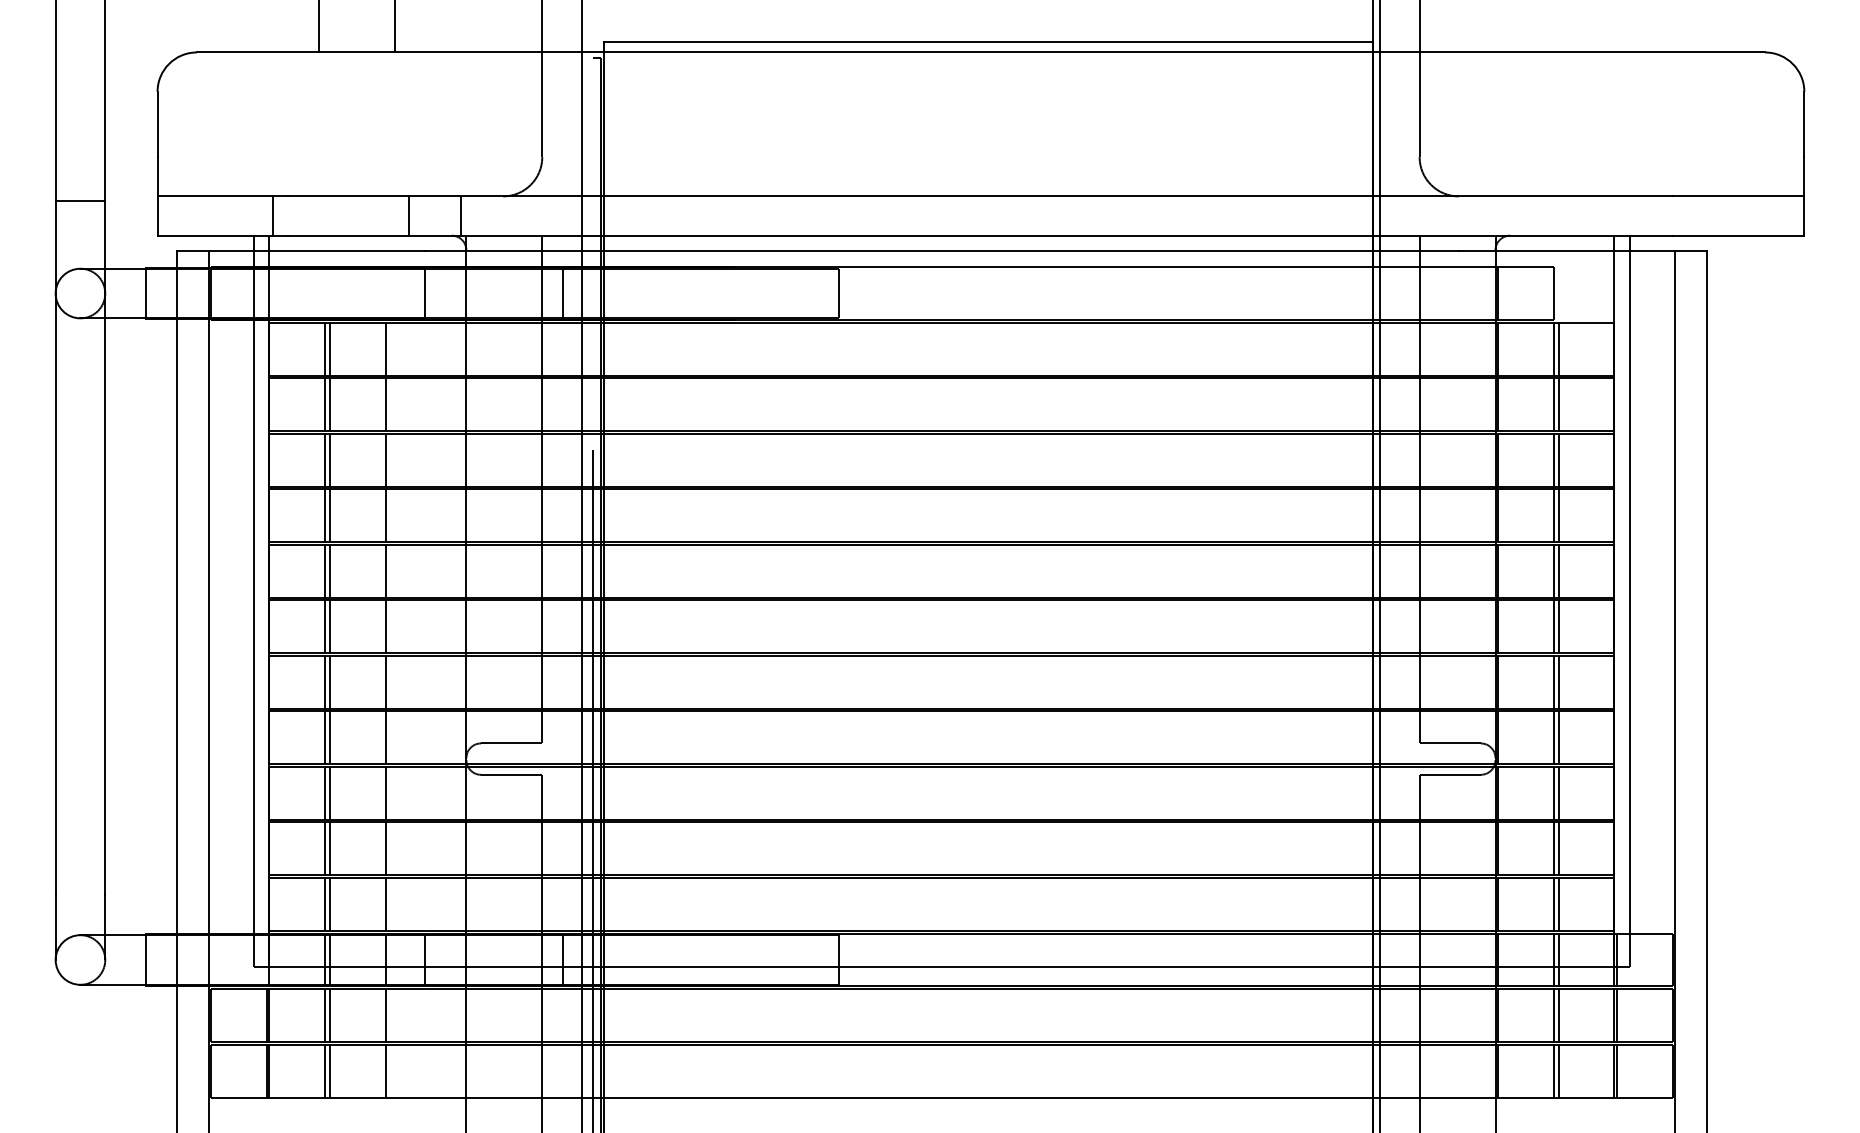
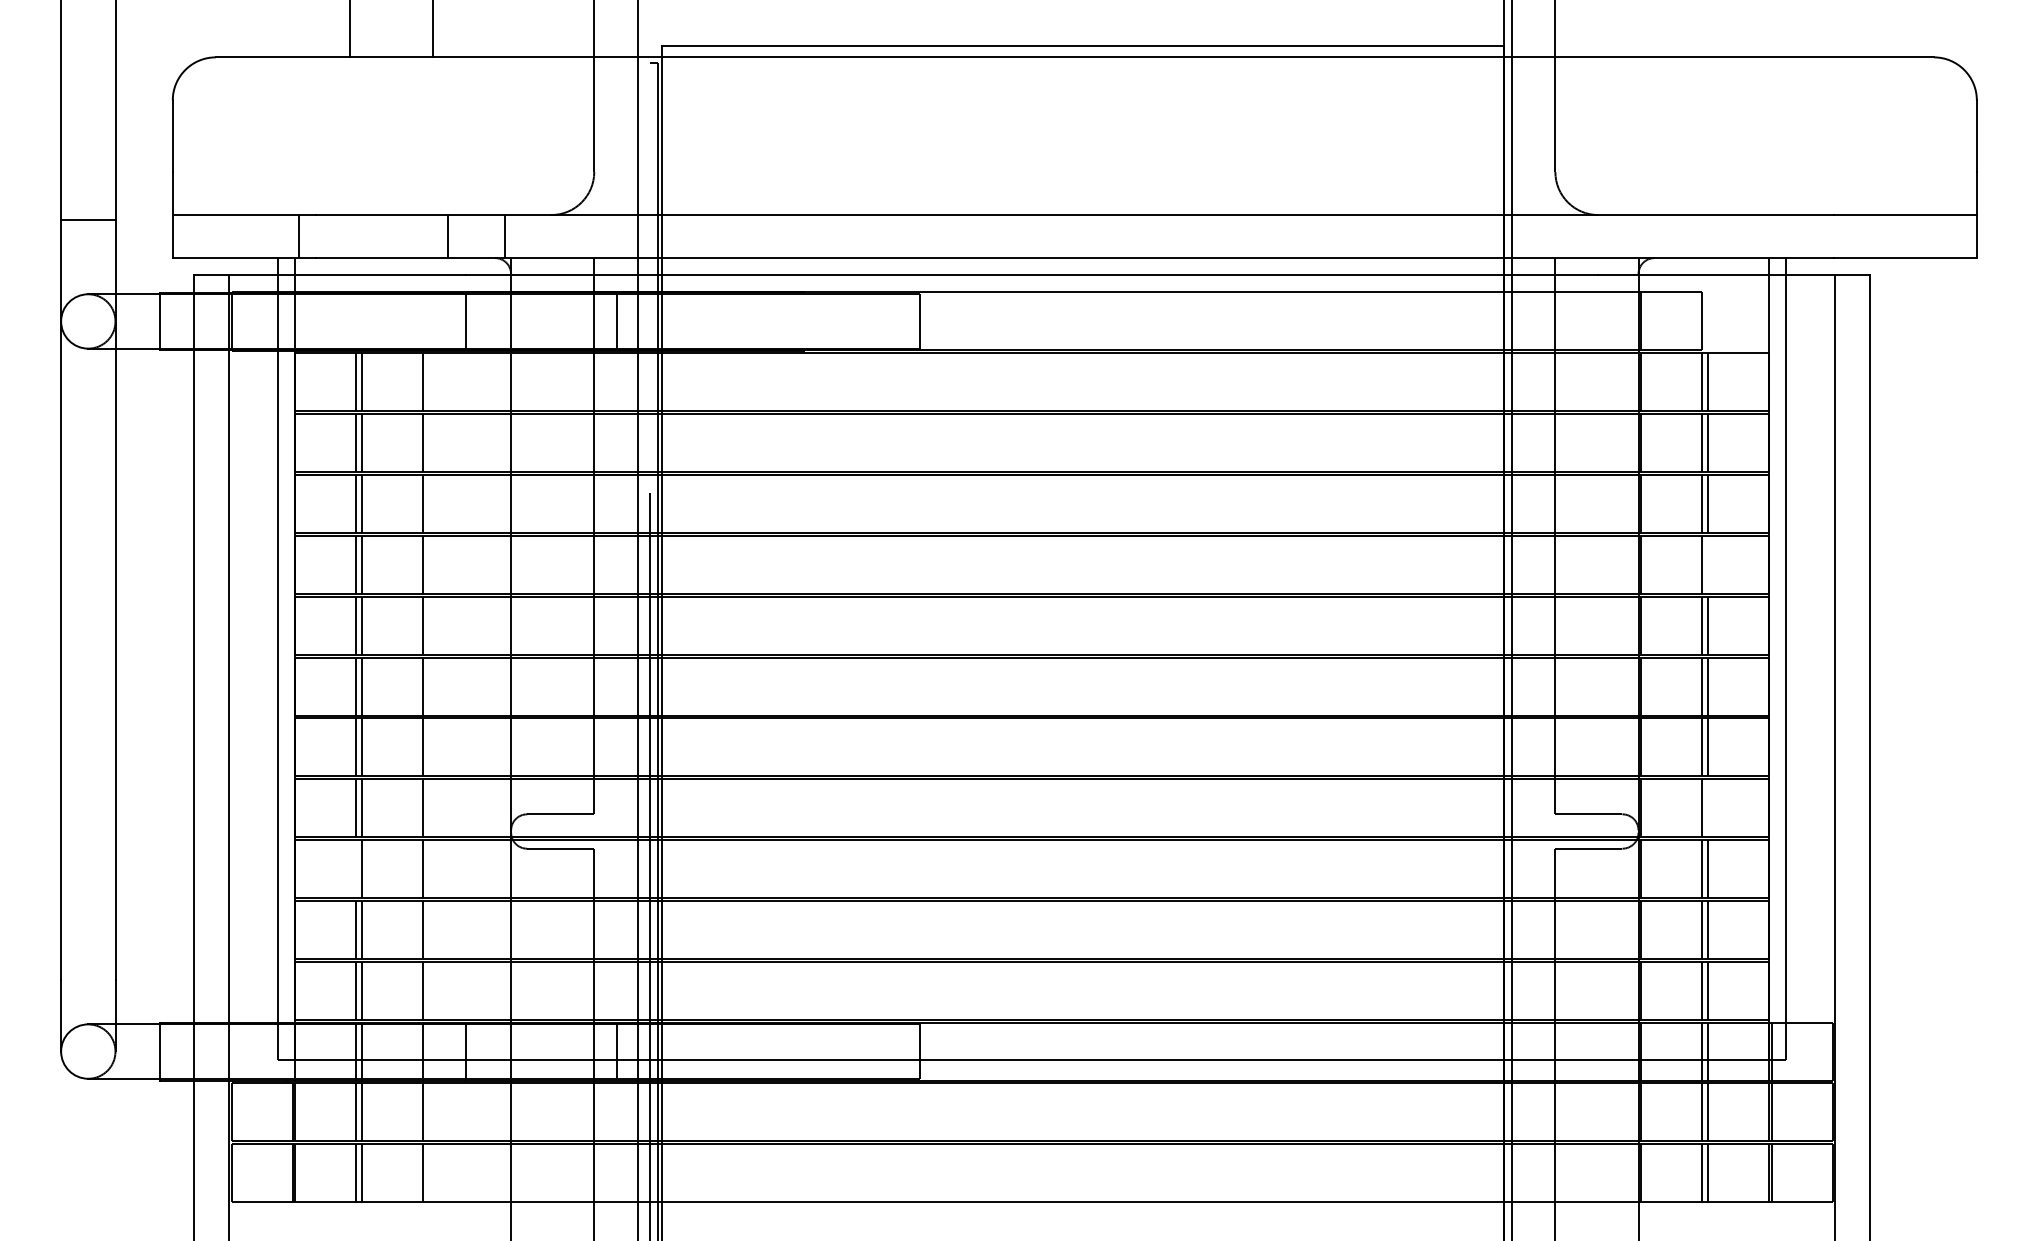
line: (1558, 515) -> (1707, 564), removed
line: (1558, 738) -> (1707, 808), removed
line: (325, 793) -> (356, 869), removed

